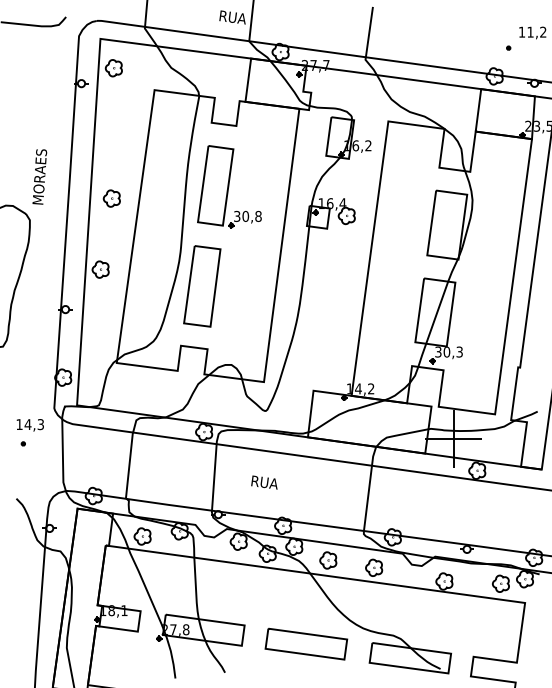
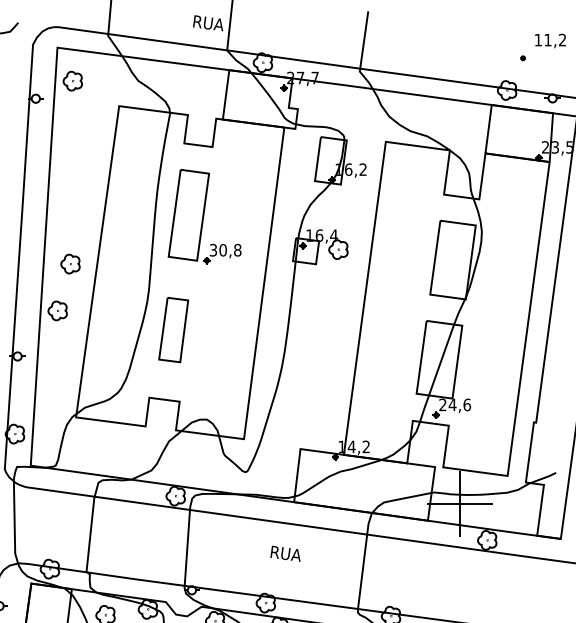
part: (111, 198) -> (70, 263), moved
part: (202, 286) -> (173, 330), size x0.7
text: (449, 351) -> (455, 404), 30,3 -> 24,6
text: (264, 482) -> (285, 553), moved

